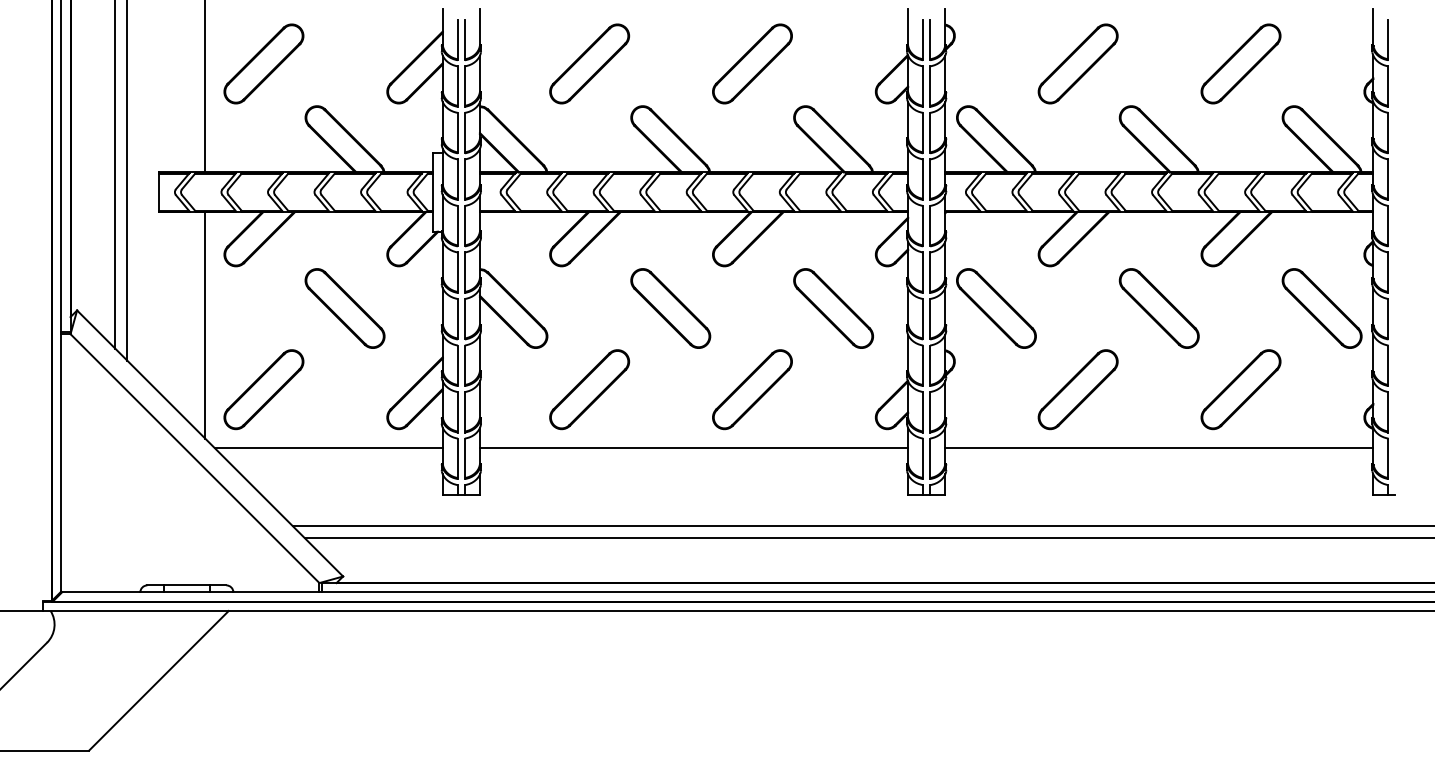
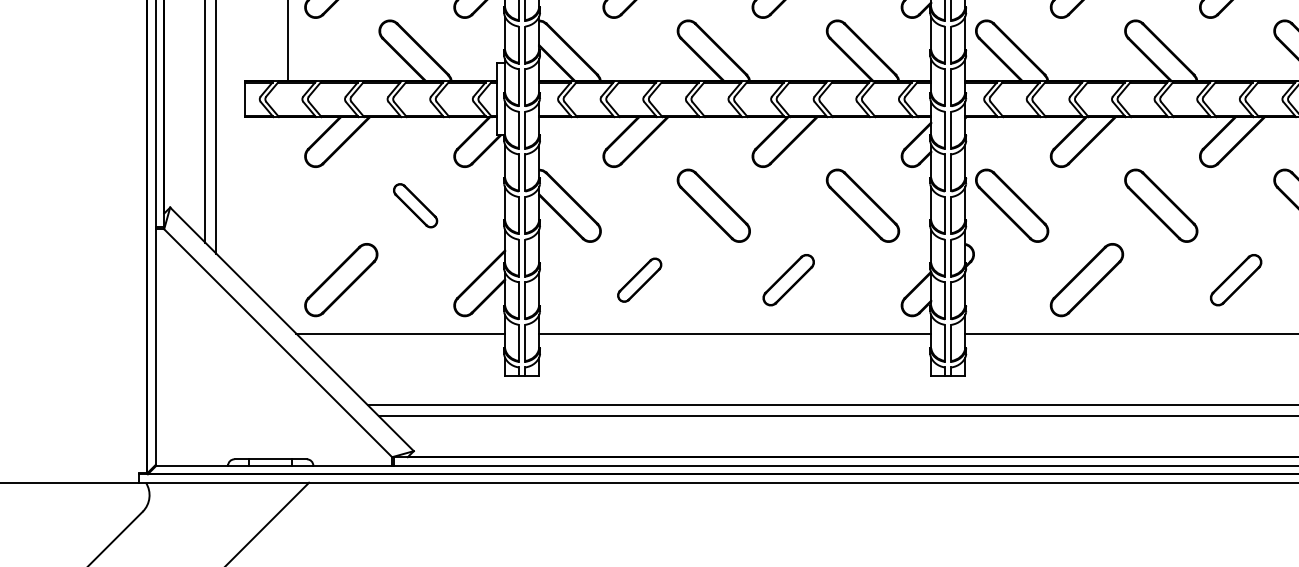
part: (344, 308) -> (415, 205), size x0.6
line: (205, 325) -> (287, 221), removed
part: (589, 389) -> (639, 279), size x0.6
part: (752, 389) -> (788, 279), size x0.7
part: (1240, 389) -> (1235, 279), size x0.7

